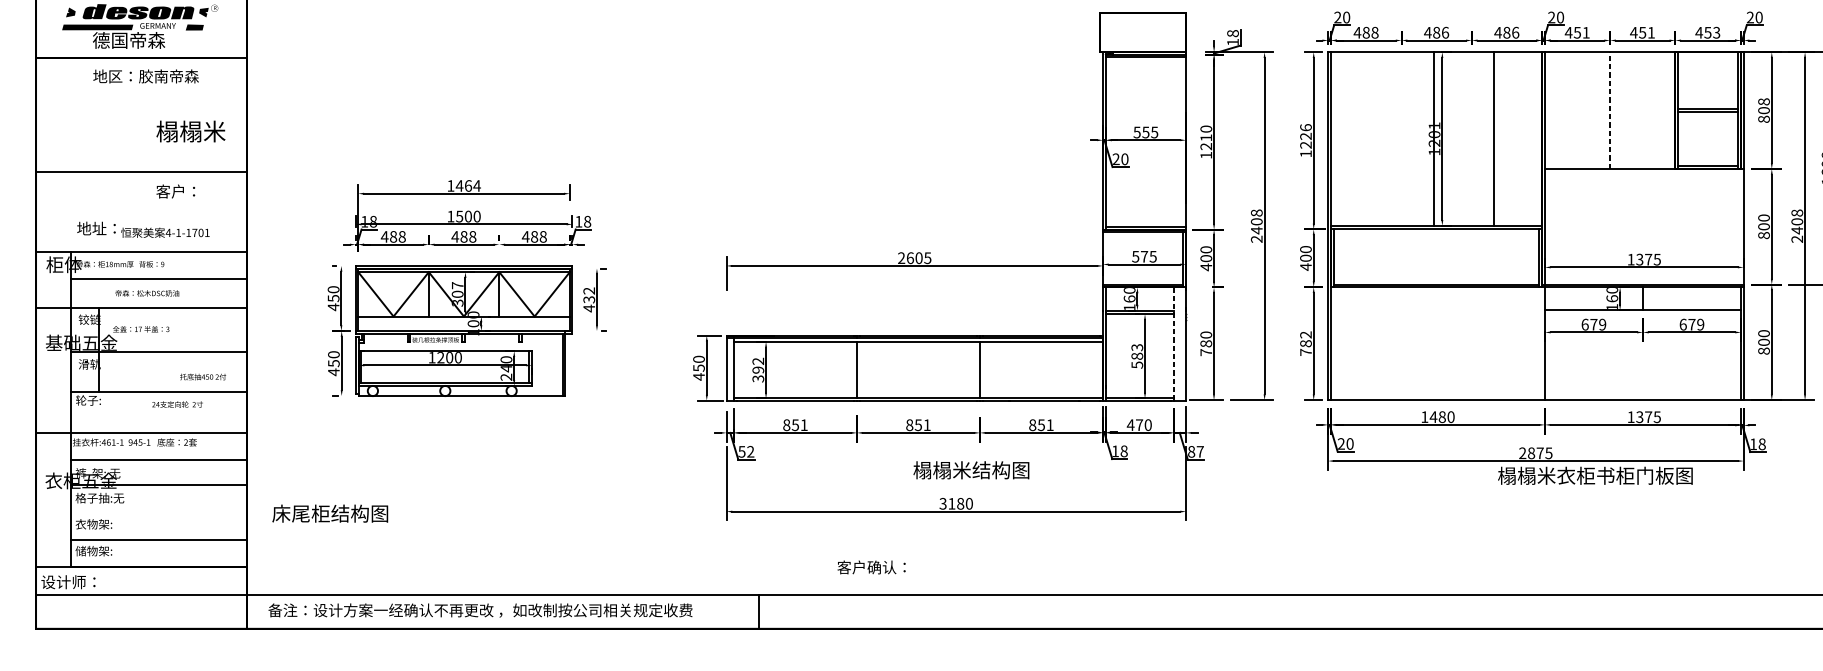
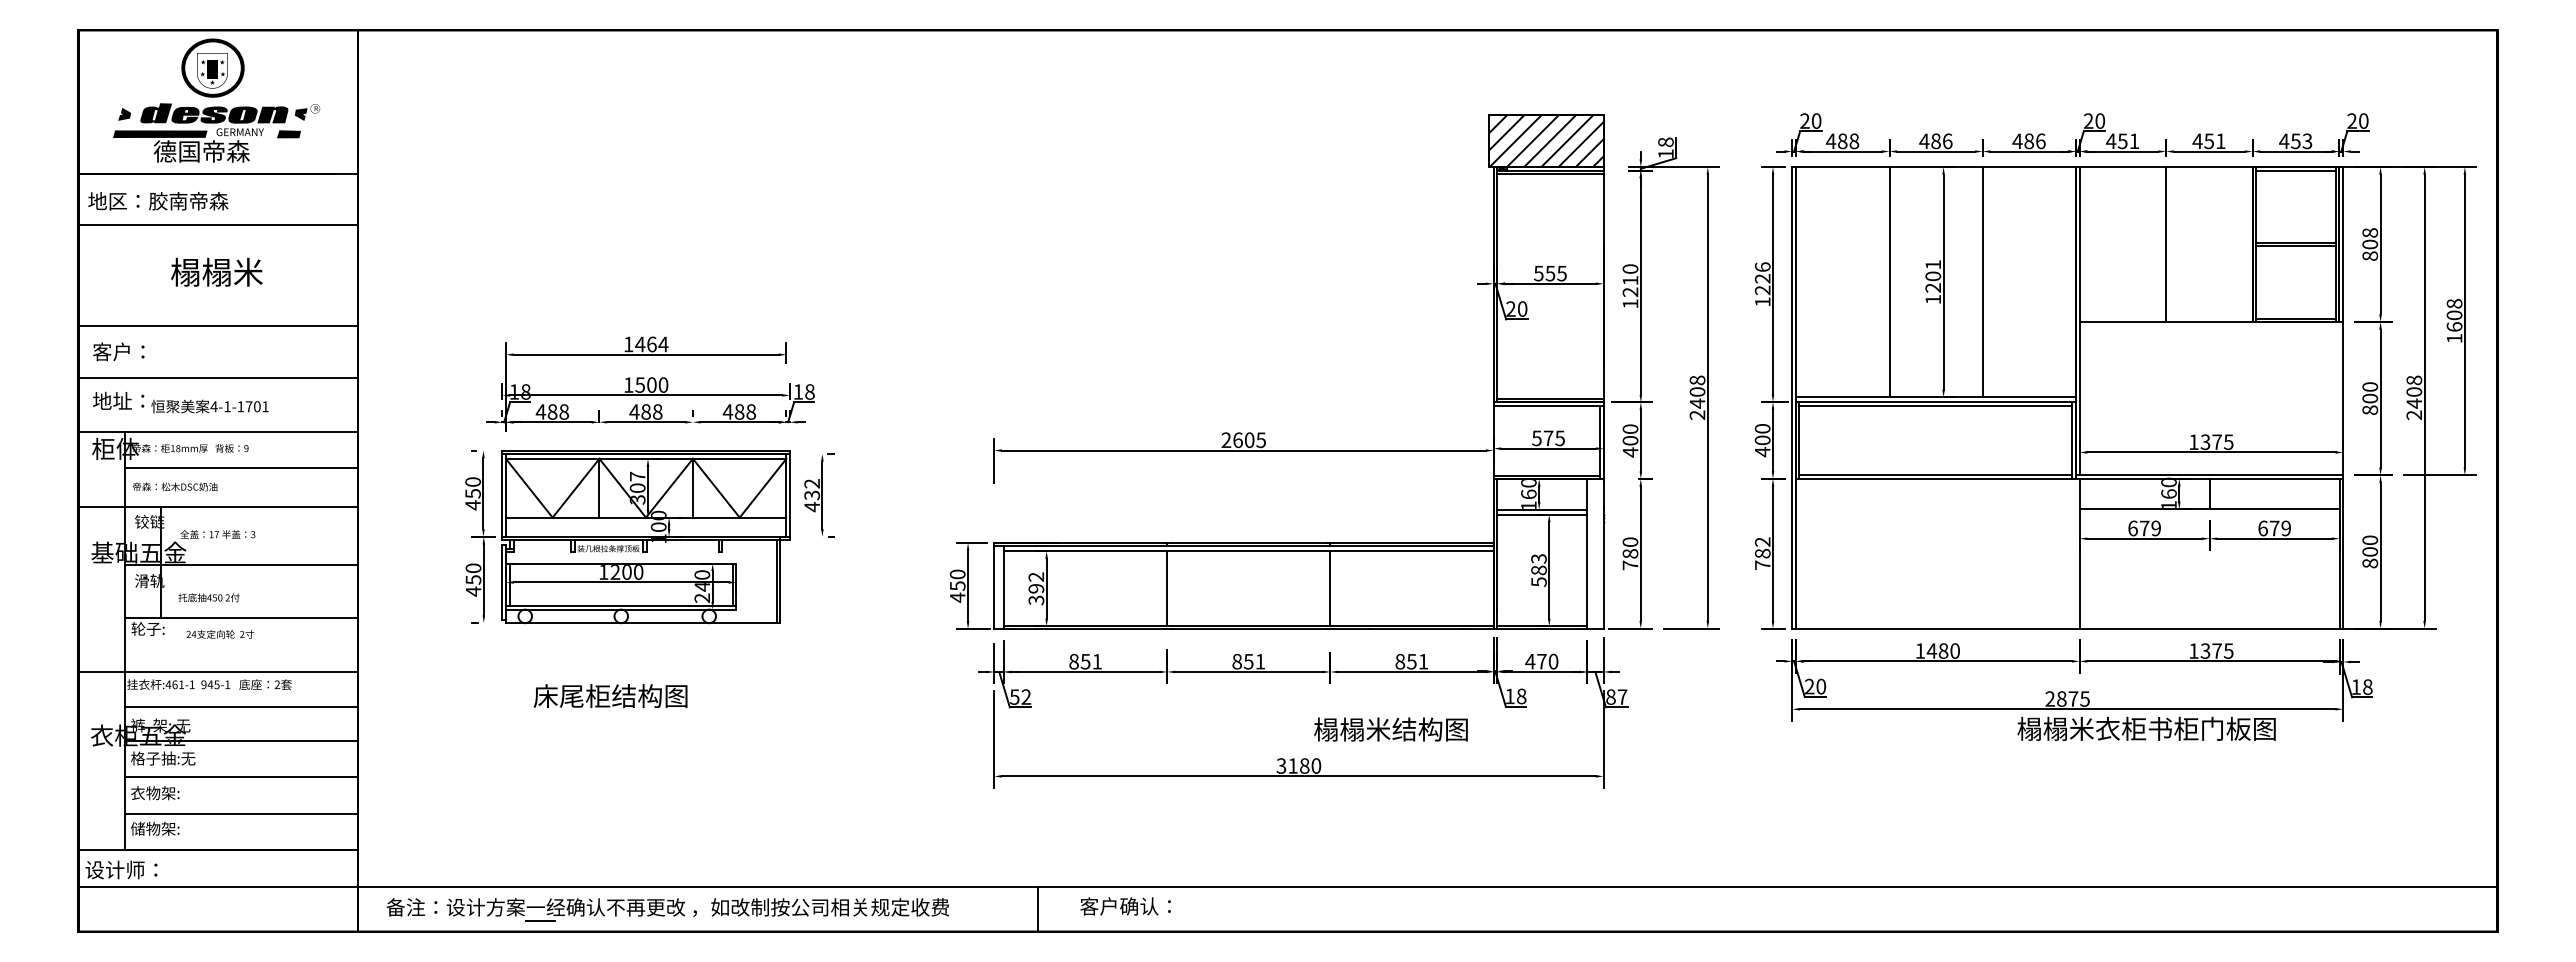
hatch: (1142, 32) -> (1546, 141), added
line: (1707, 54) -> (2295, 170), added
text: (146, 76) -> (158, 201), moved
line: (141, 95) -> (218, 224), added
line: (1610, 110) -> (2166, 244), dashed -> solid
text: (190, 130) -> (216, 271), moved
line: (1433, 139) -> (1889, 282), moved
line: (1494, 139) -> (1982, 282), moved
text: (175, 191) -> (118, 351), moved
line: (141, 210) -> (218, 377), added
text: (143, 229) -> (180, 402), moved
line: (1436, 231) -> (1935, 405), added
text: (147, 293) -> (175, 486), moved
line: (1173, 343) -> (1587, 553), dashed -> solid
text: (202, 376) -> (208, 597), moved
text: (177, 404) -> (219, 634), moved
text: (971, 470) -> (1390, 729), moved
line: (158, 512) -> (241, 777), added
text: (330, 513) -> (610, 696), moved
text: (871, 567) -> (1125, 906), moved
line: (384, 620) -> (540, 920), added

